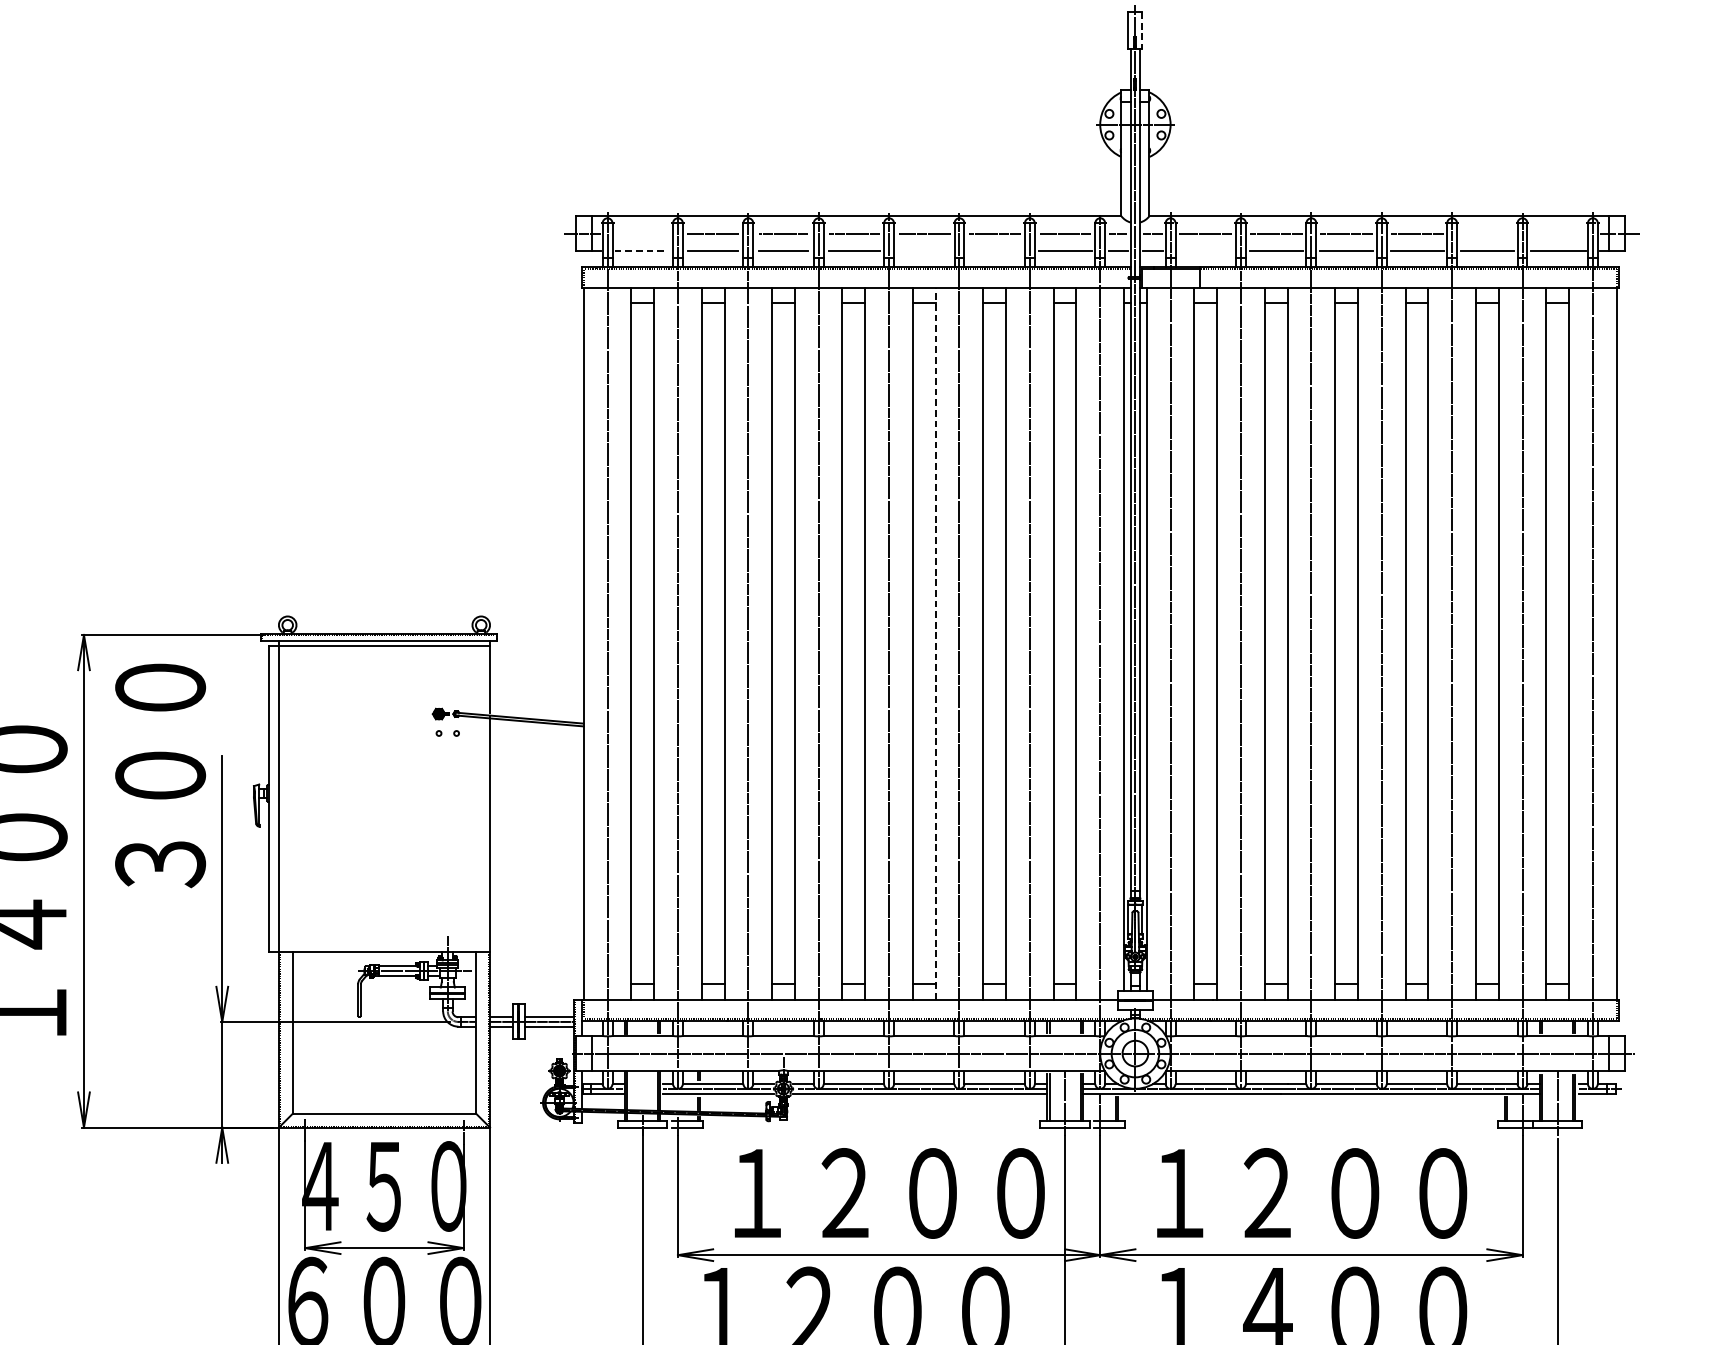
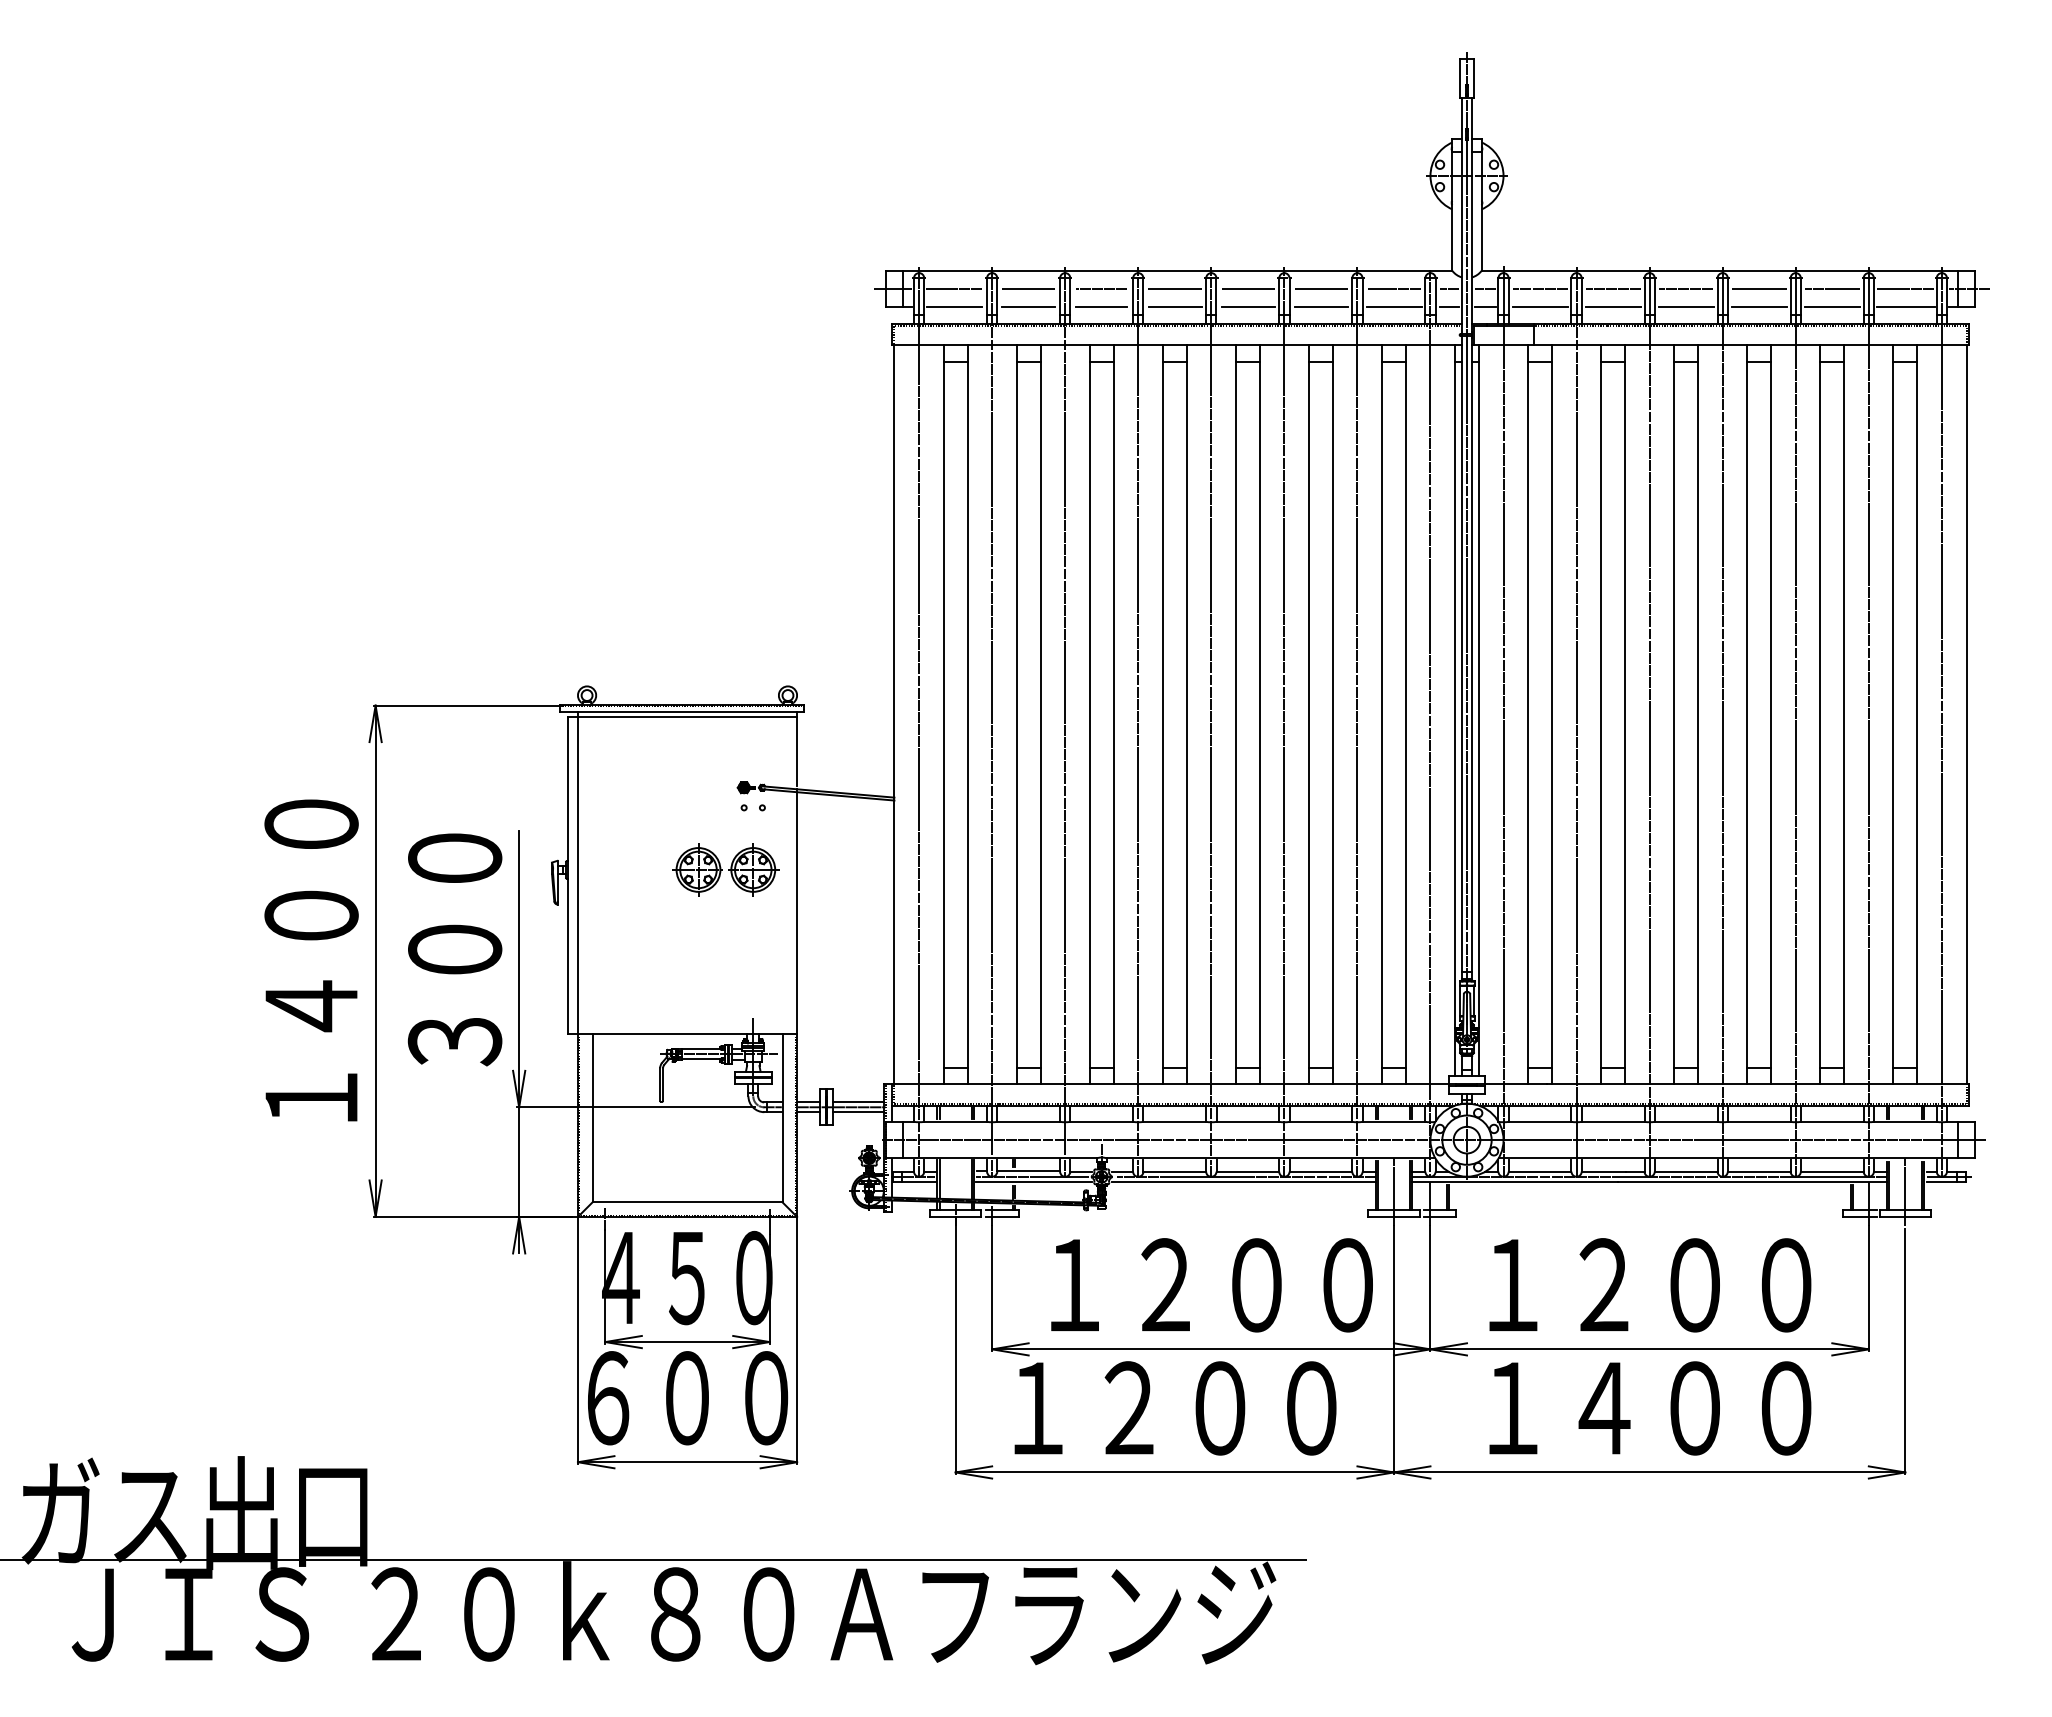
line: (1142, 31) -> (1474, 79), dashed -> solid
line: (641, 234) -> (954, 289), added
line: (1486, 234) -> (1831, 289), added
line: (1557, 234) -> (1905, 289), added
line: (641, 251) -> (954, 307), dashed -> solid
line: (923, 251) -> (1247, 307), added
line: (994, 251) -> (1320, 307), added
line: (1205, 251) -> (1539, 307), added
line: (935, 643) -> (1259, 714), dashed -> solid
text: (159, 775) -> (454, 949), moved
part: (421, 792) -> (725, 869), added

